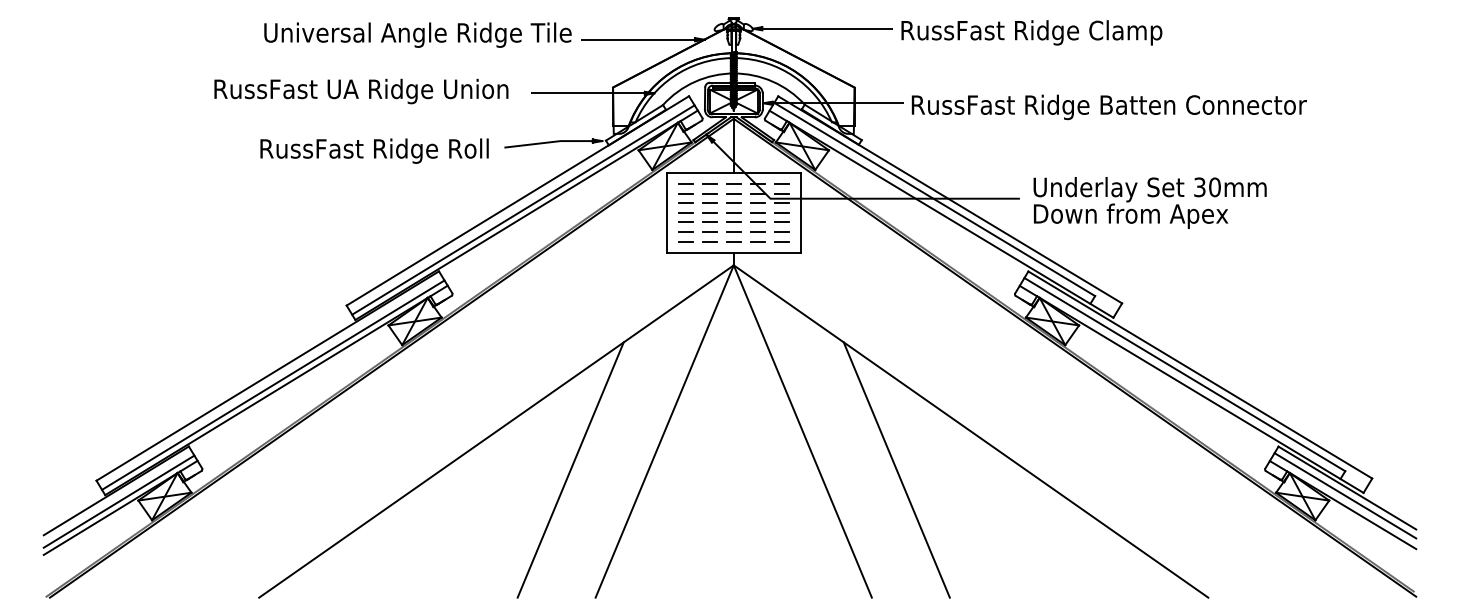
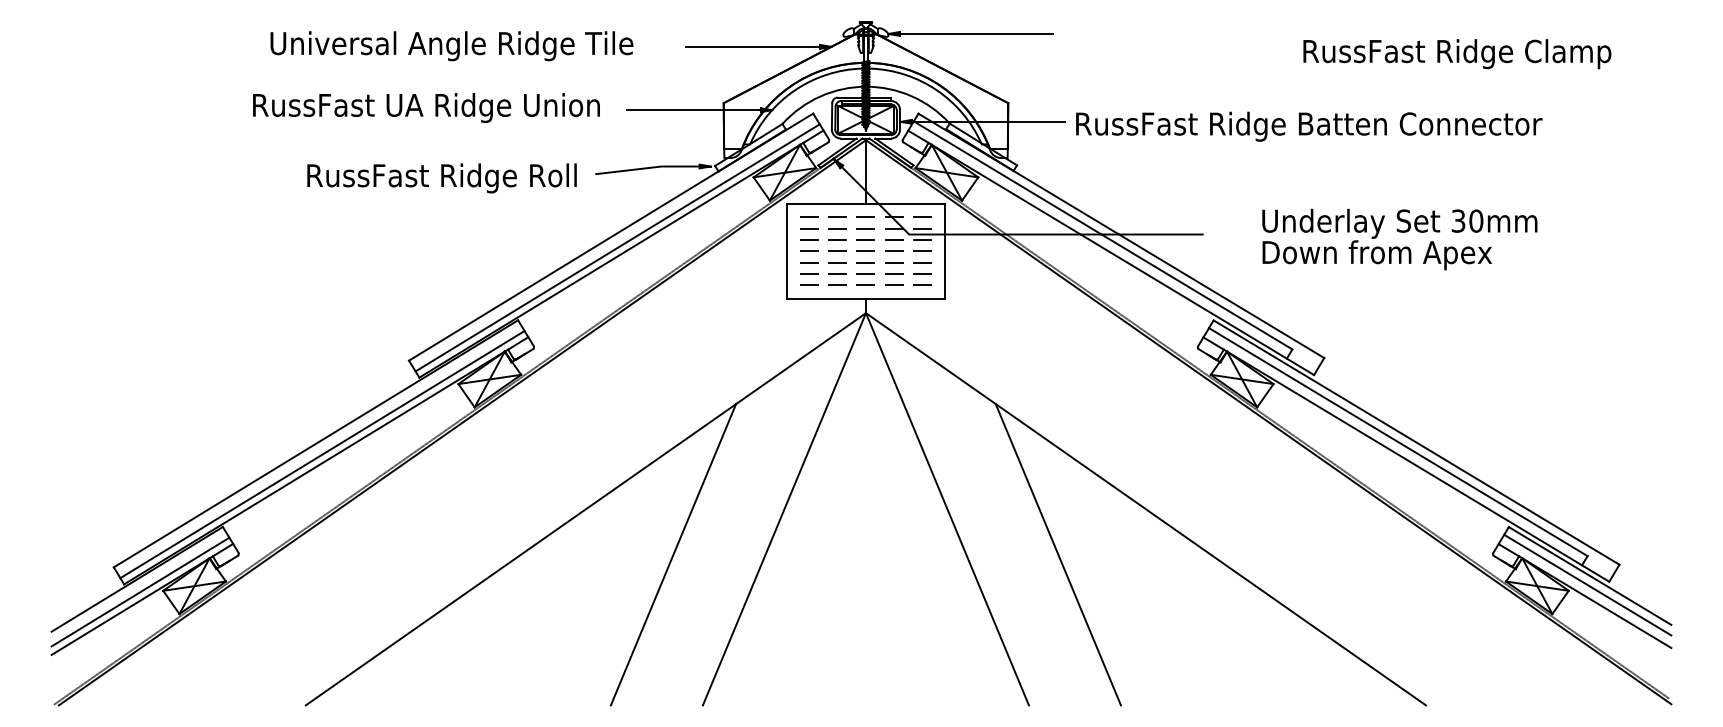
text: (1031, 32) -> (1456, 53), moved
text: (417, 34) -> (451, 45), moved
text: (1149, 202) -> (1399, 238), moved

